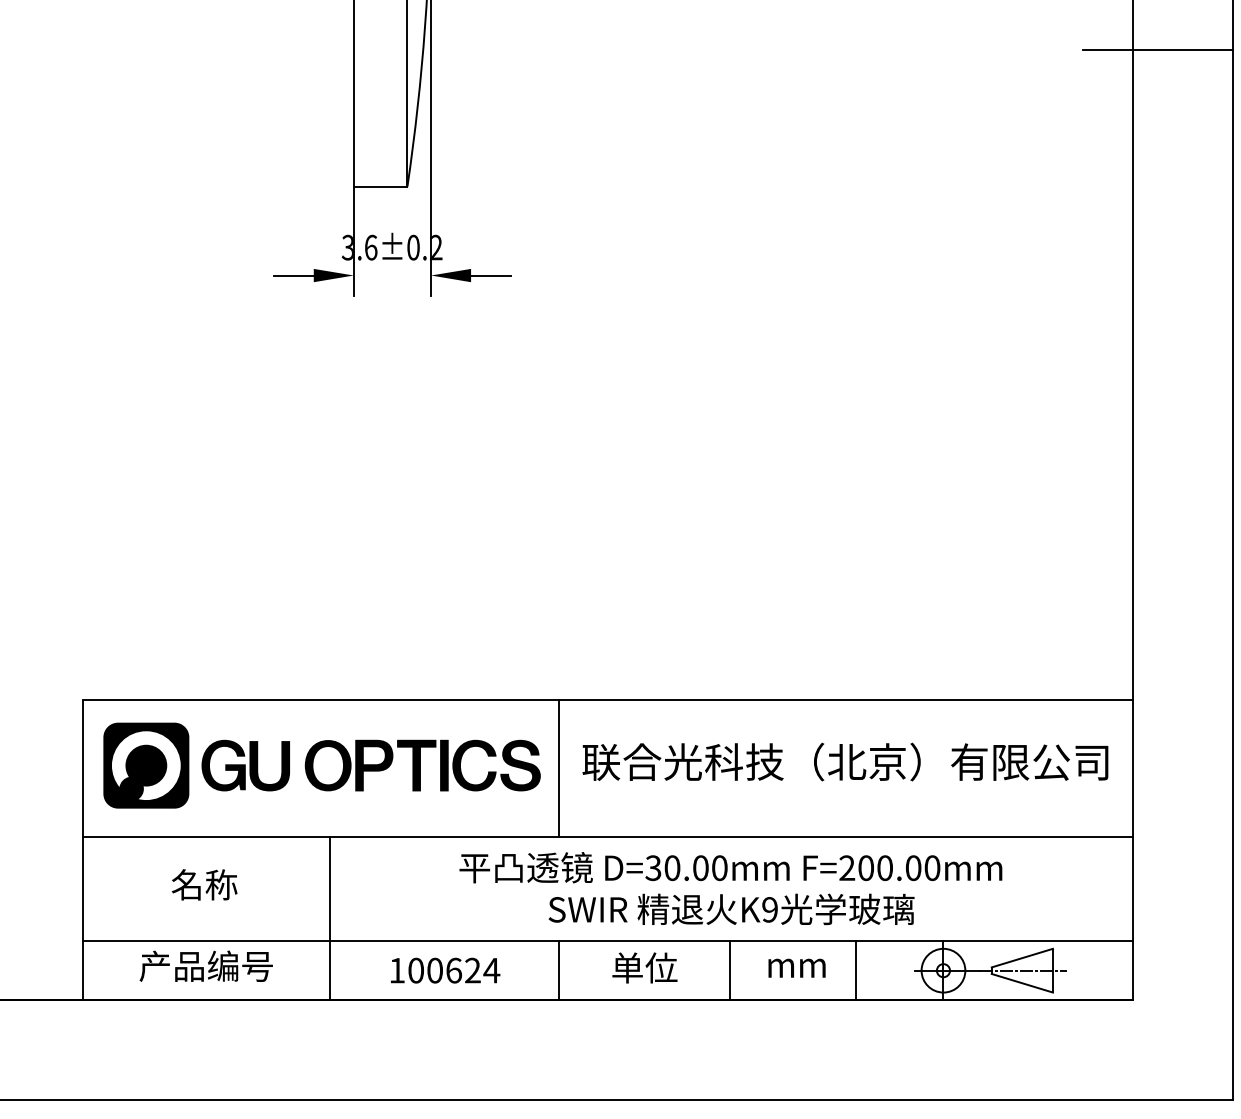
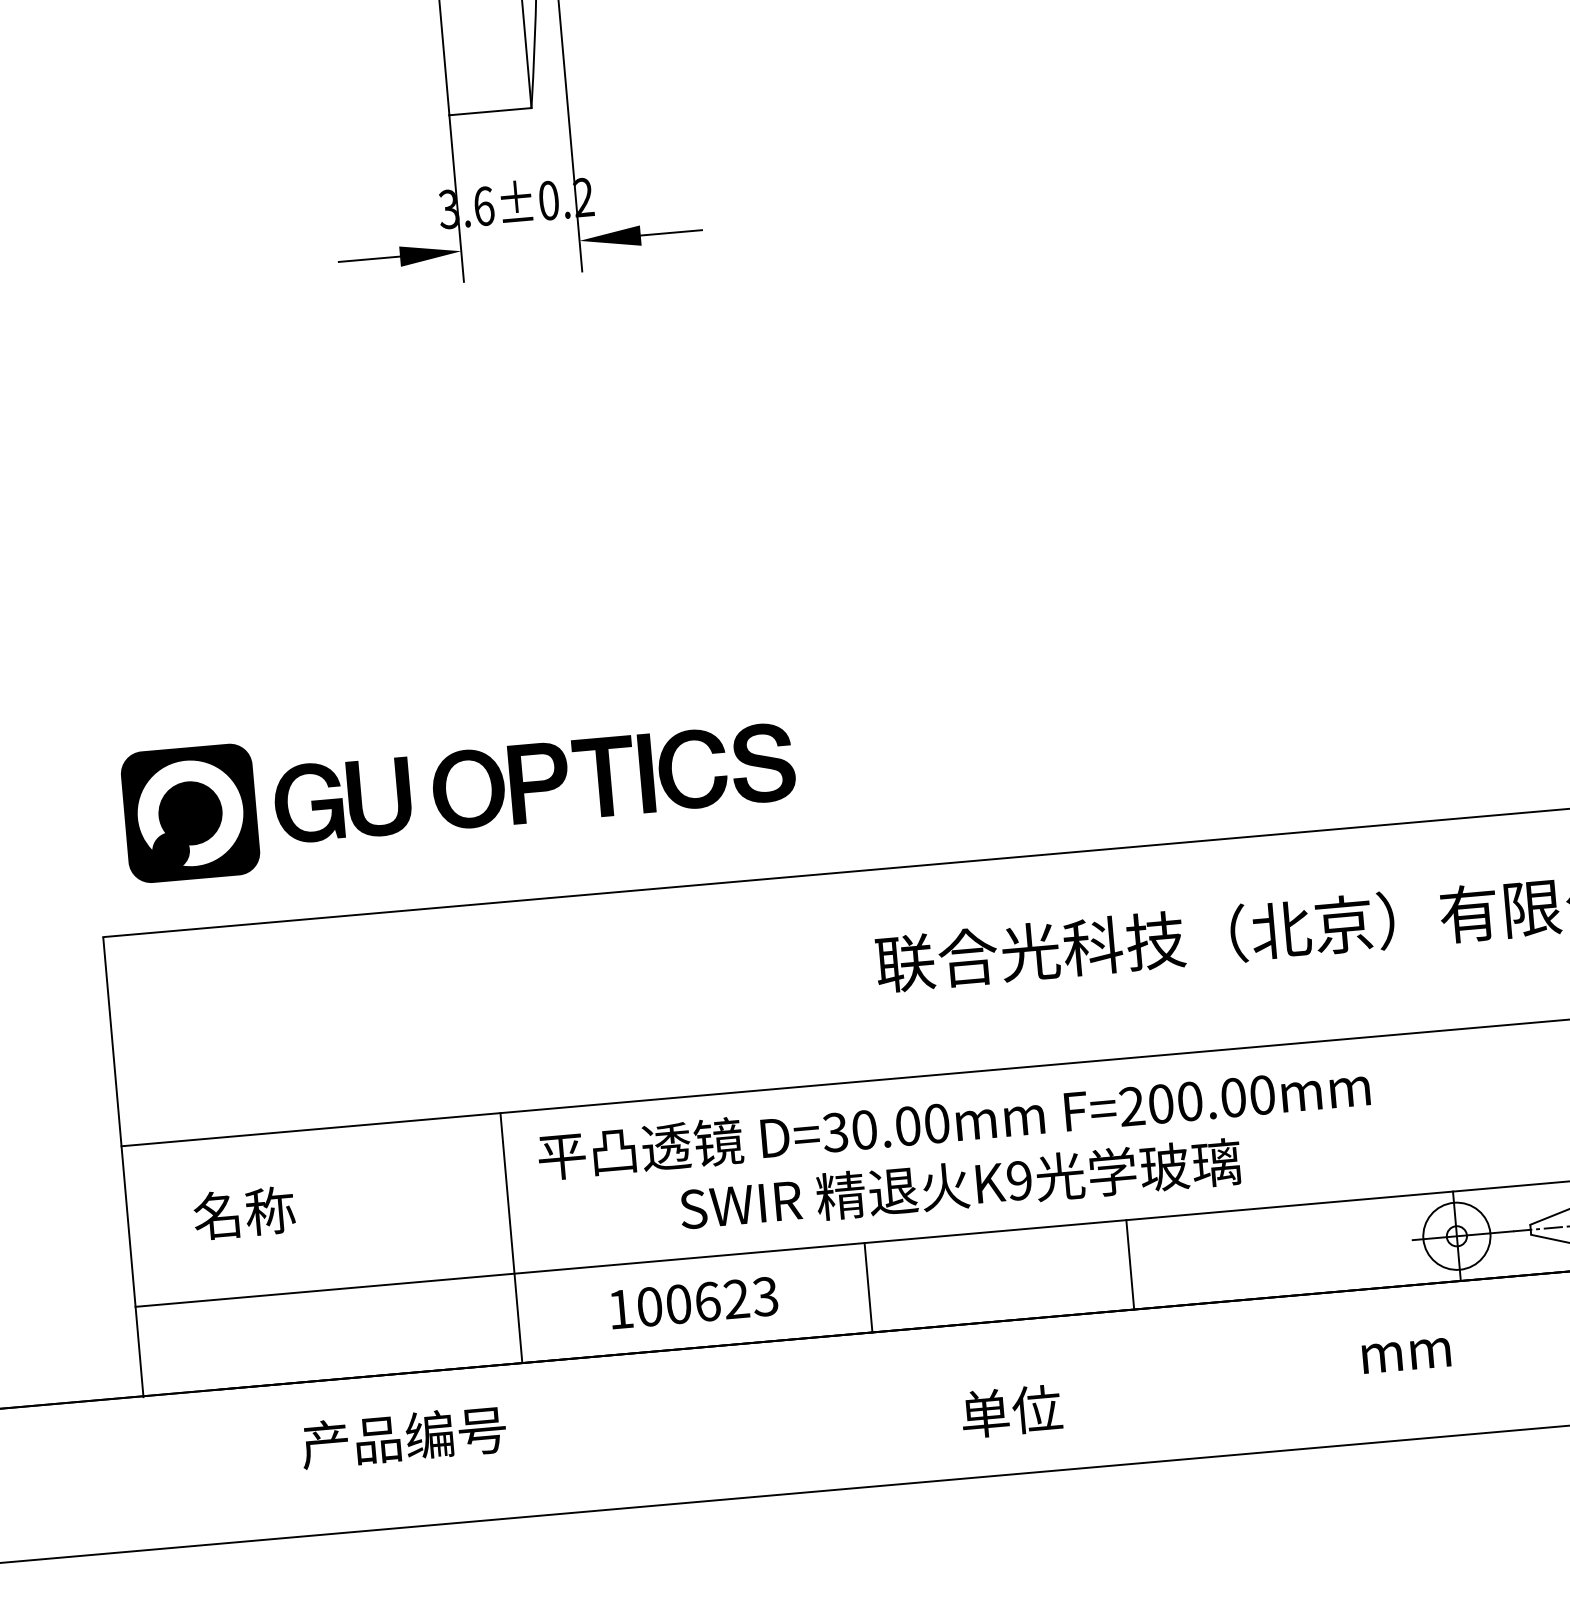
part: (321, 765) -> (458, 789), moved
line: (559, 767) -> (842, 976), removed
text: (204, 884) -> (244, 1212), moved
text: (730, 888) -> (956, 1153), moved
text: (205, 965) -> (402, 1436), moved
text: (644, 967) -> (1011, 1410), moved
text: (796, 967) -> (1405, 1354), moved
text: (491, 970) -> (765, 1296), 100624 -> 100623
line: (855, 970) -> (1322, 1247), removed

